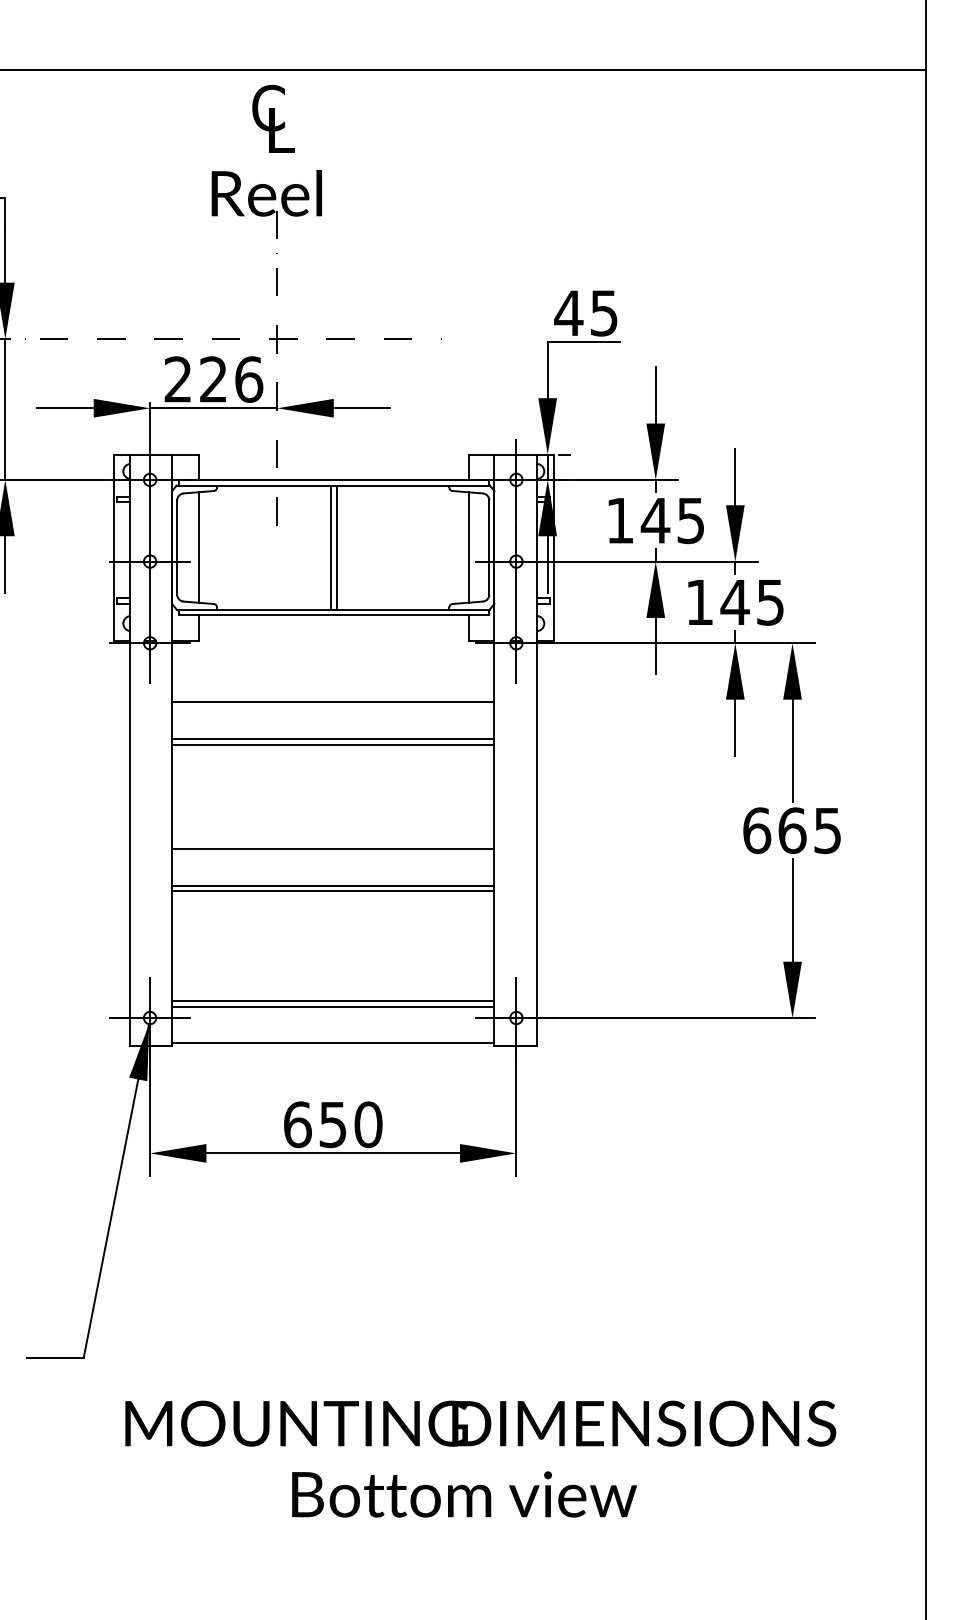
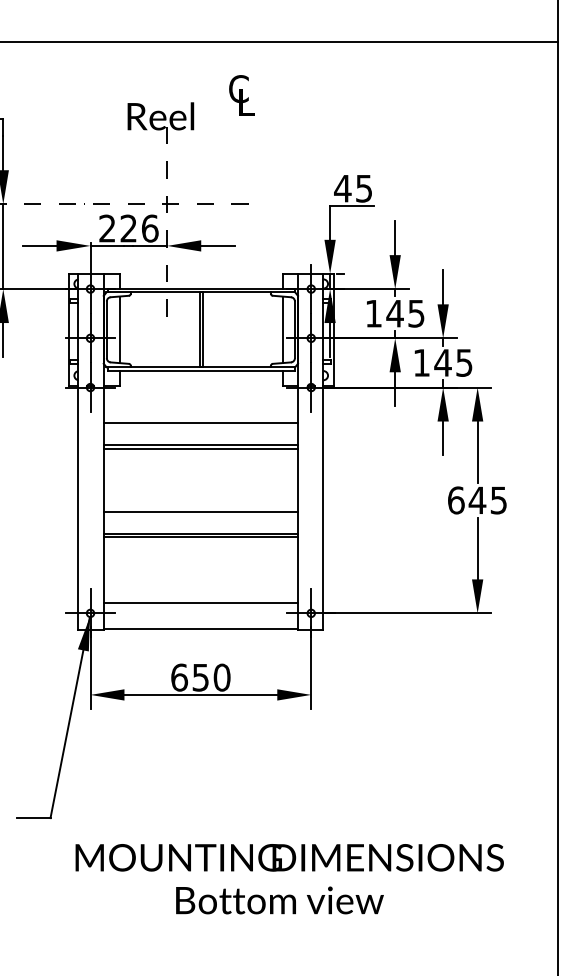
text: (272, 118) -> (241, 95), moved
text: (792, 830) -> (477, 500), 665 -> 645
line: (332, 1006) -> (200, 606), removed

